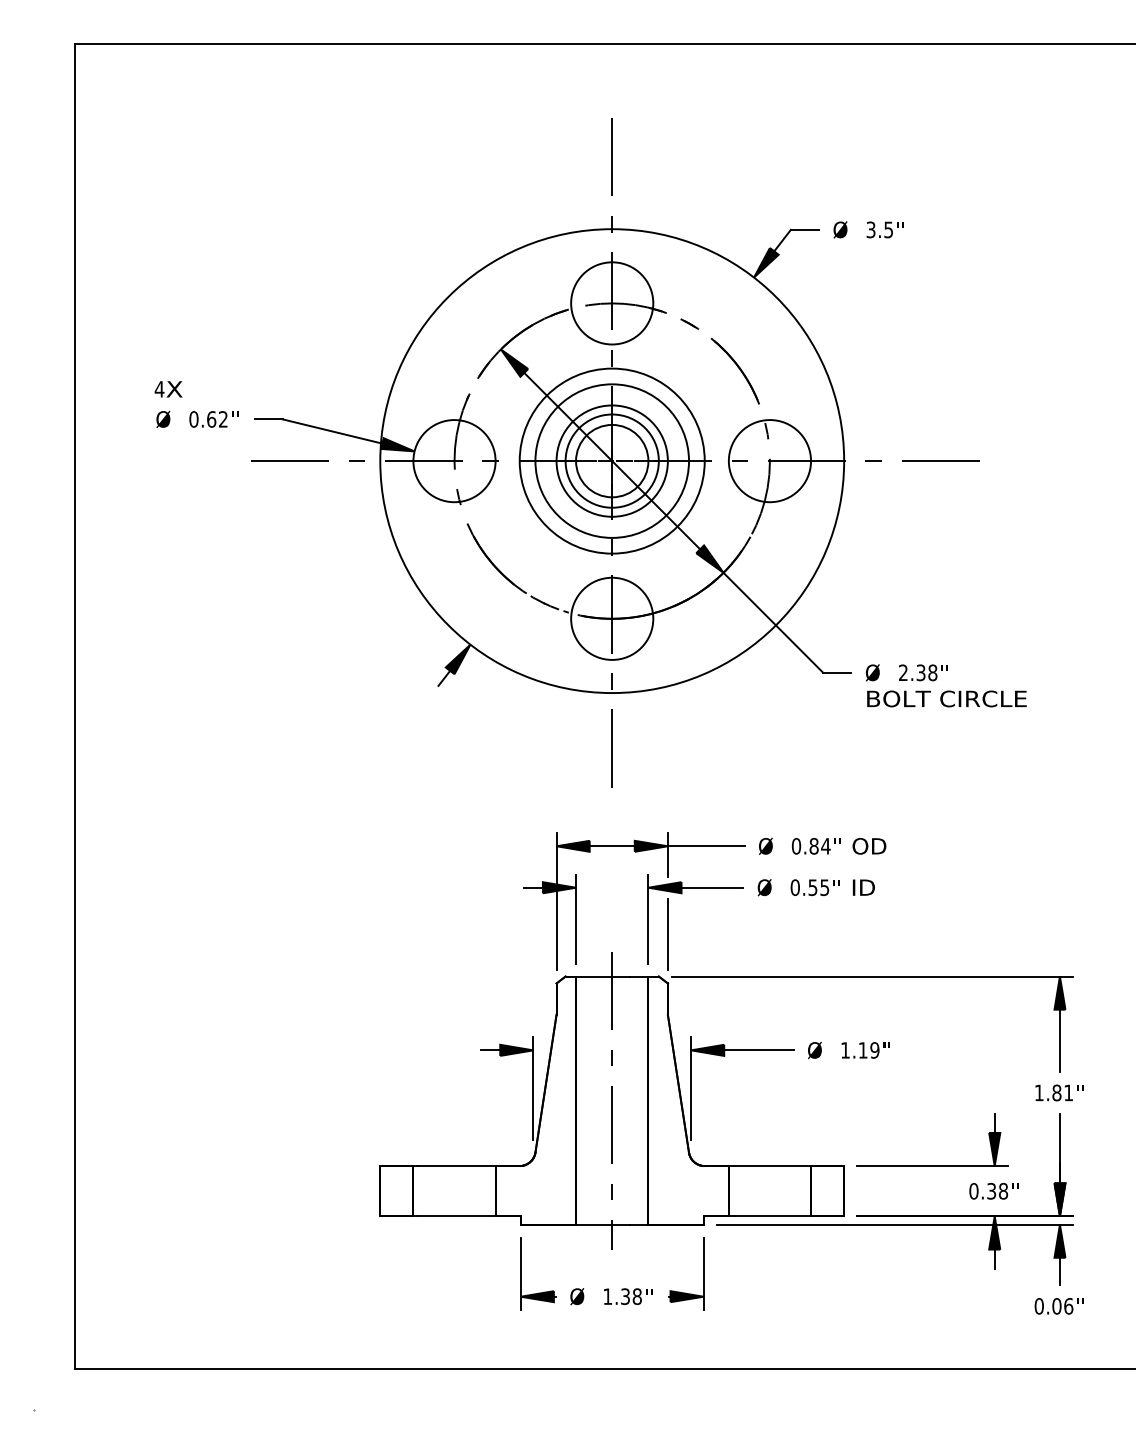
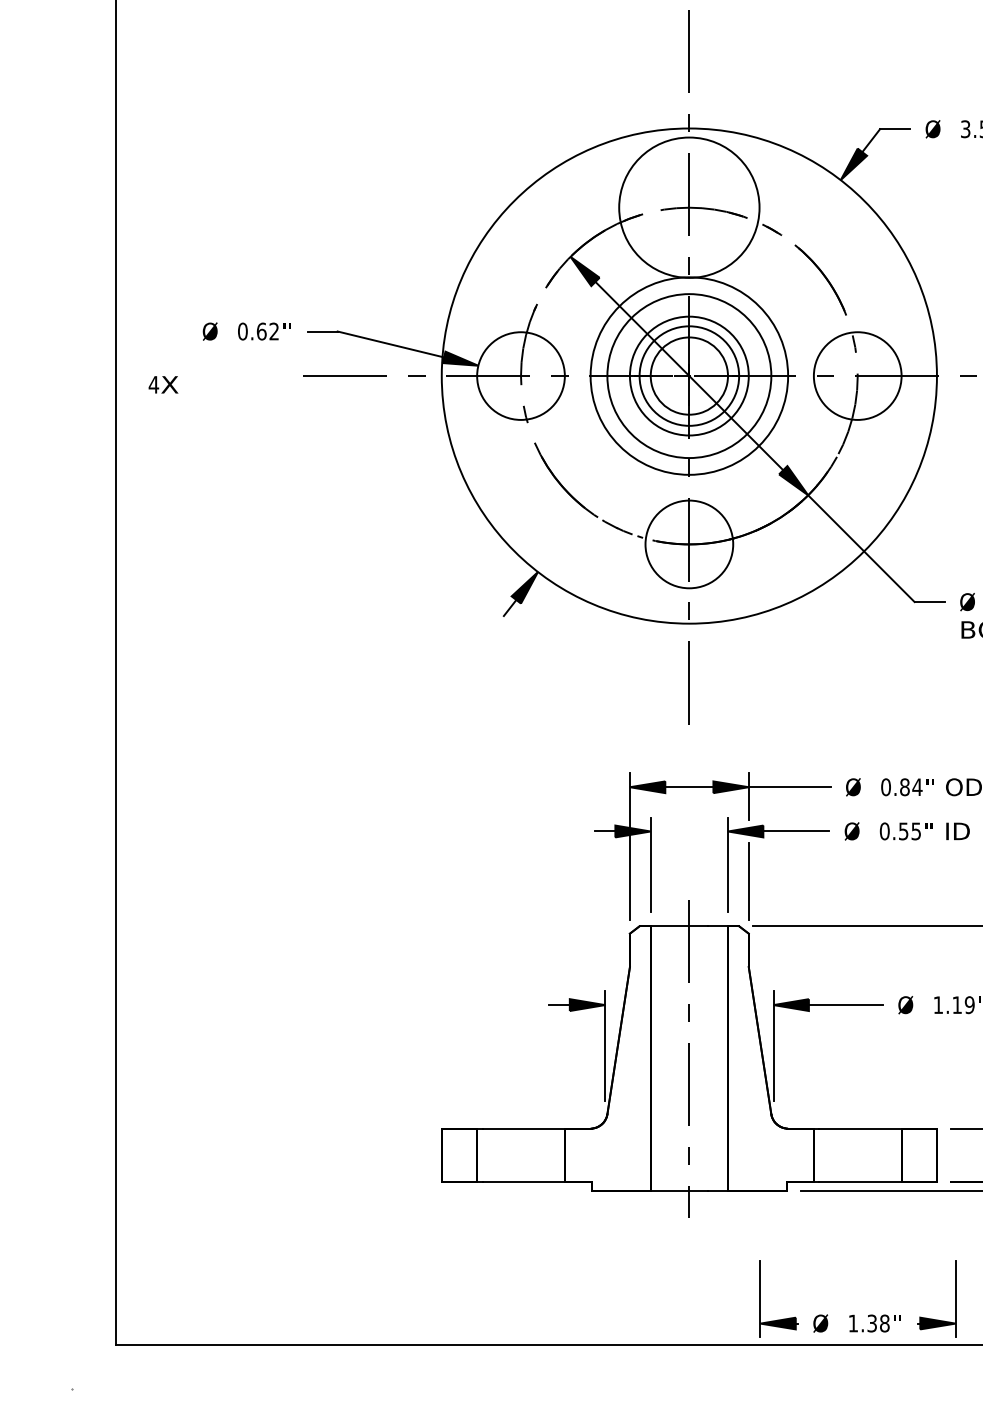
circle: (612, 303) -> (689, 207), size x1.6
text: (168, 389) -> (163, 385), moved
part: (608, 1288) -> (854, 1314), moved

